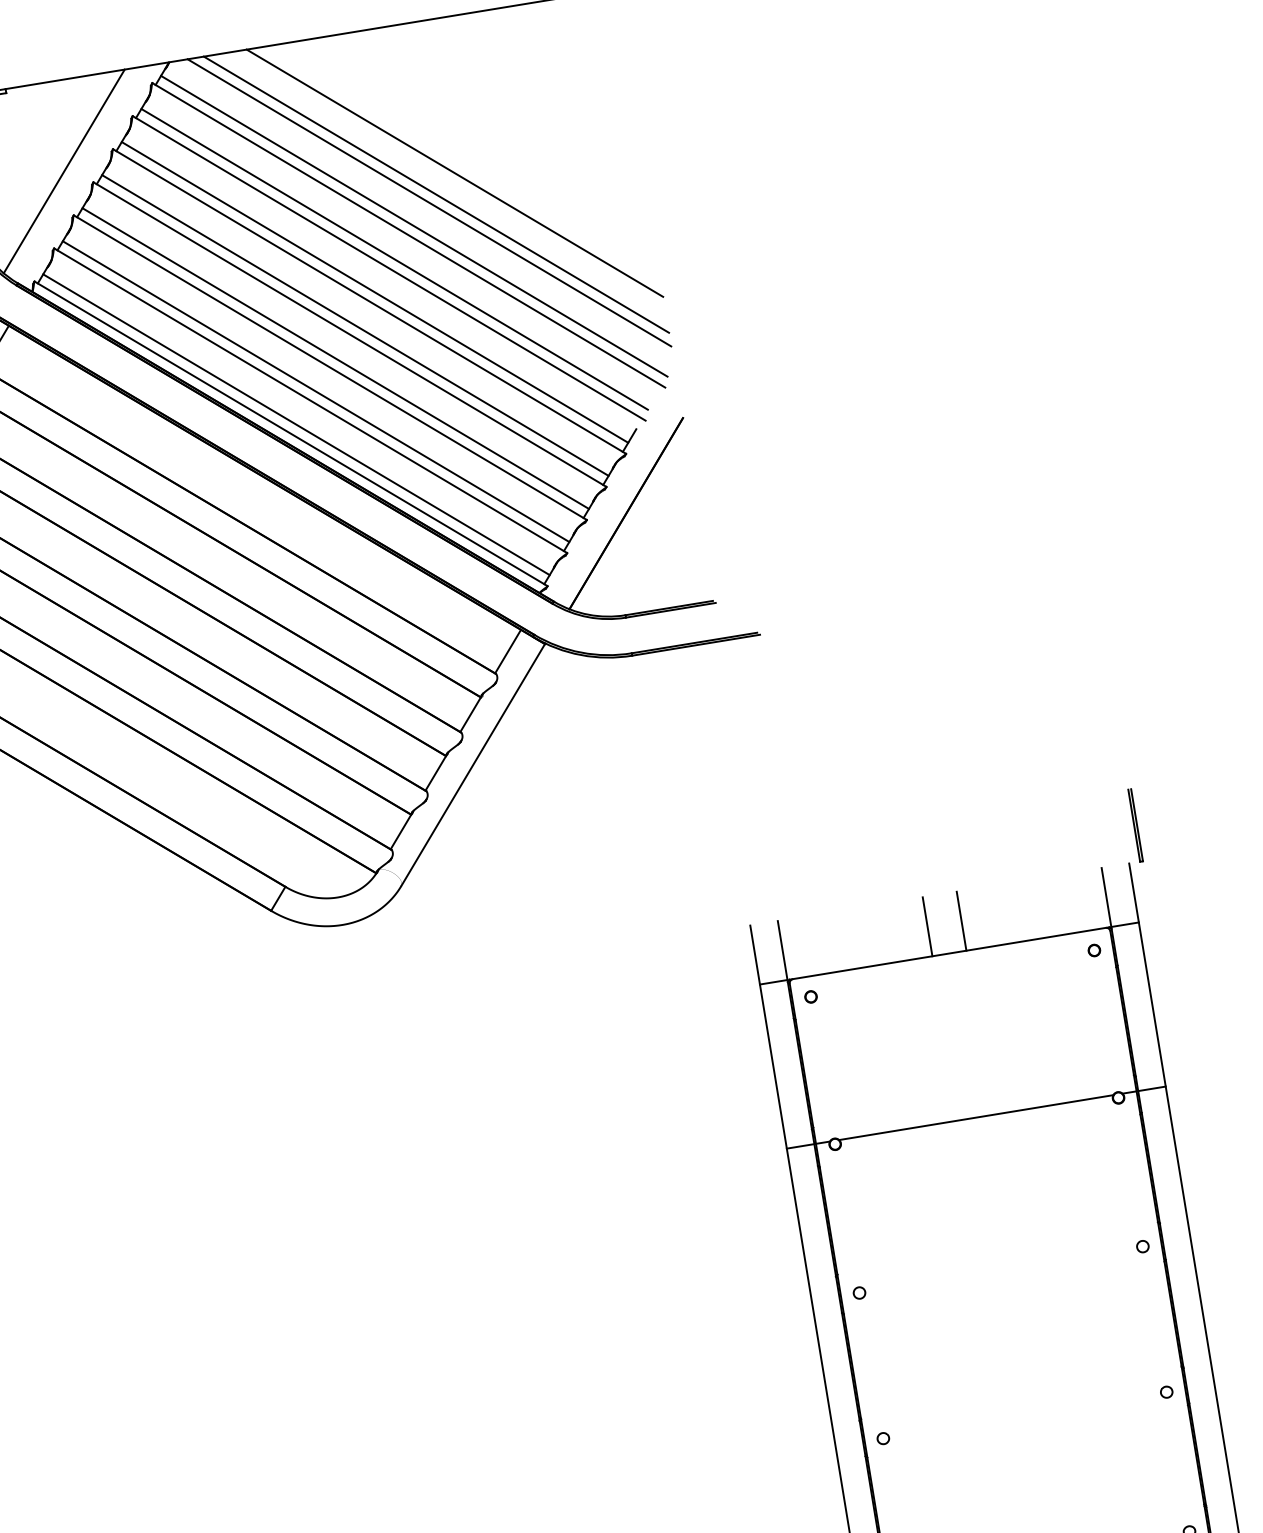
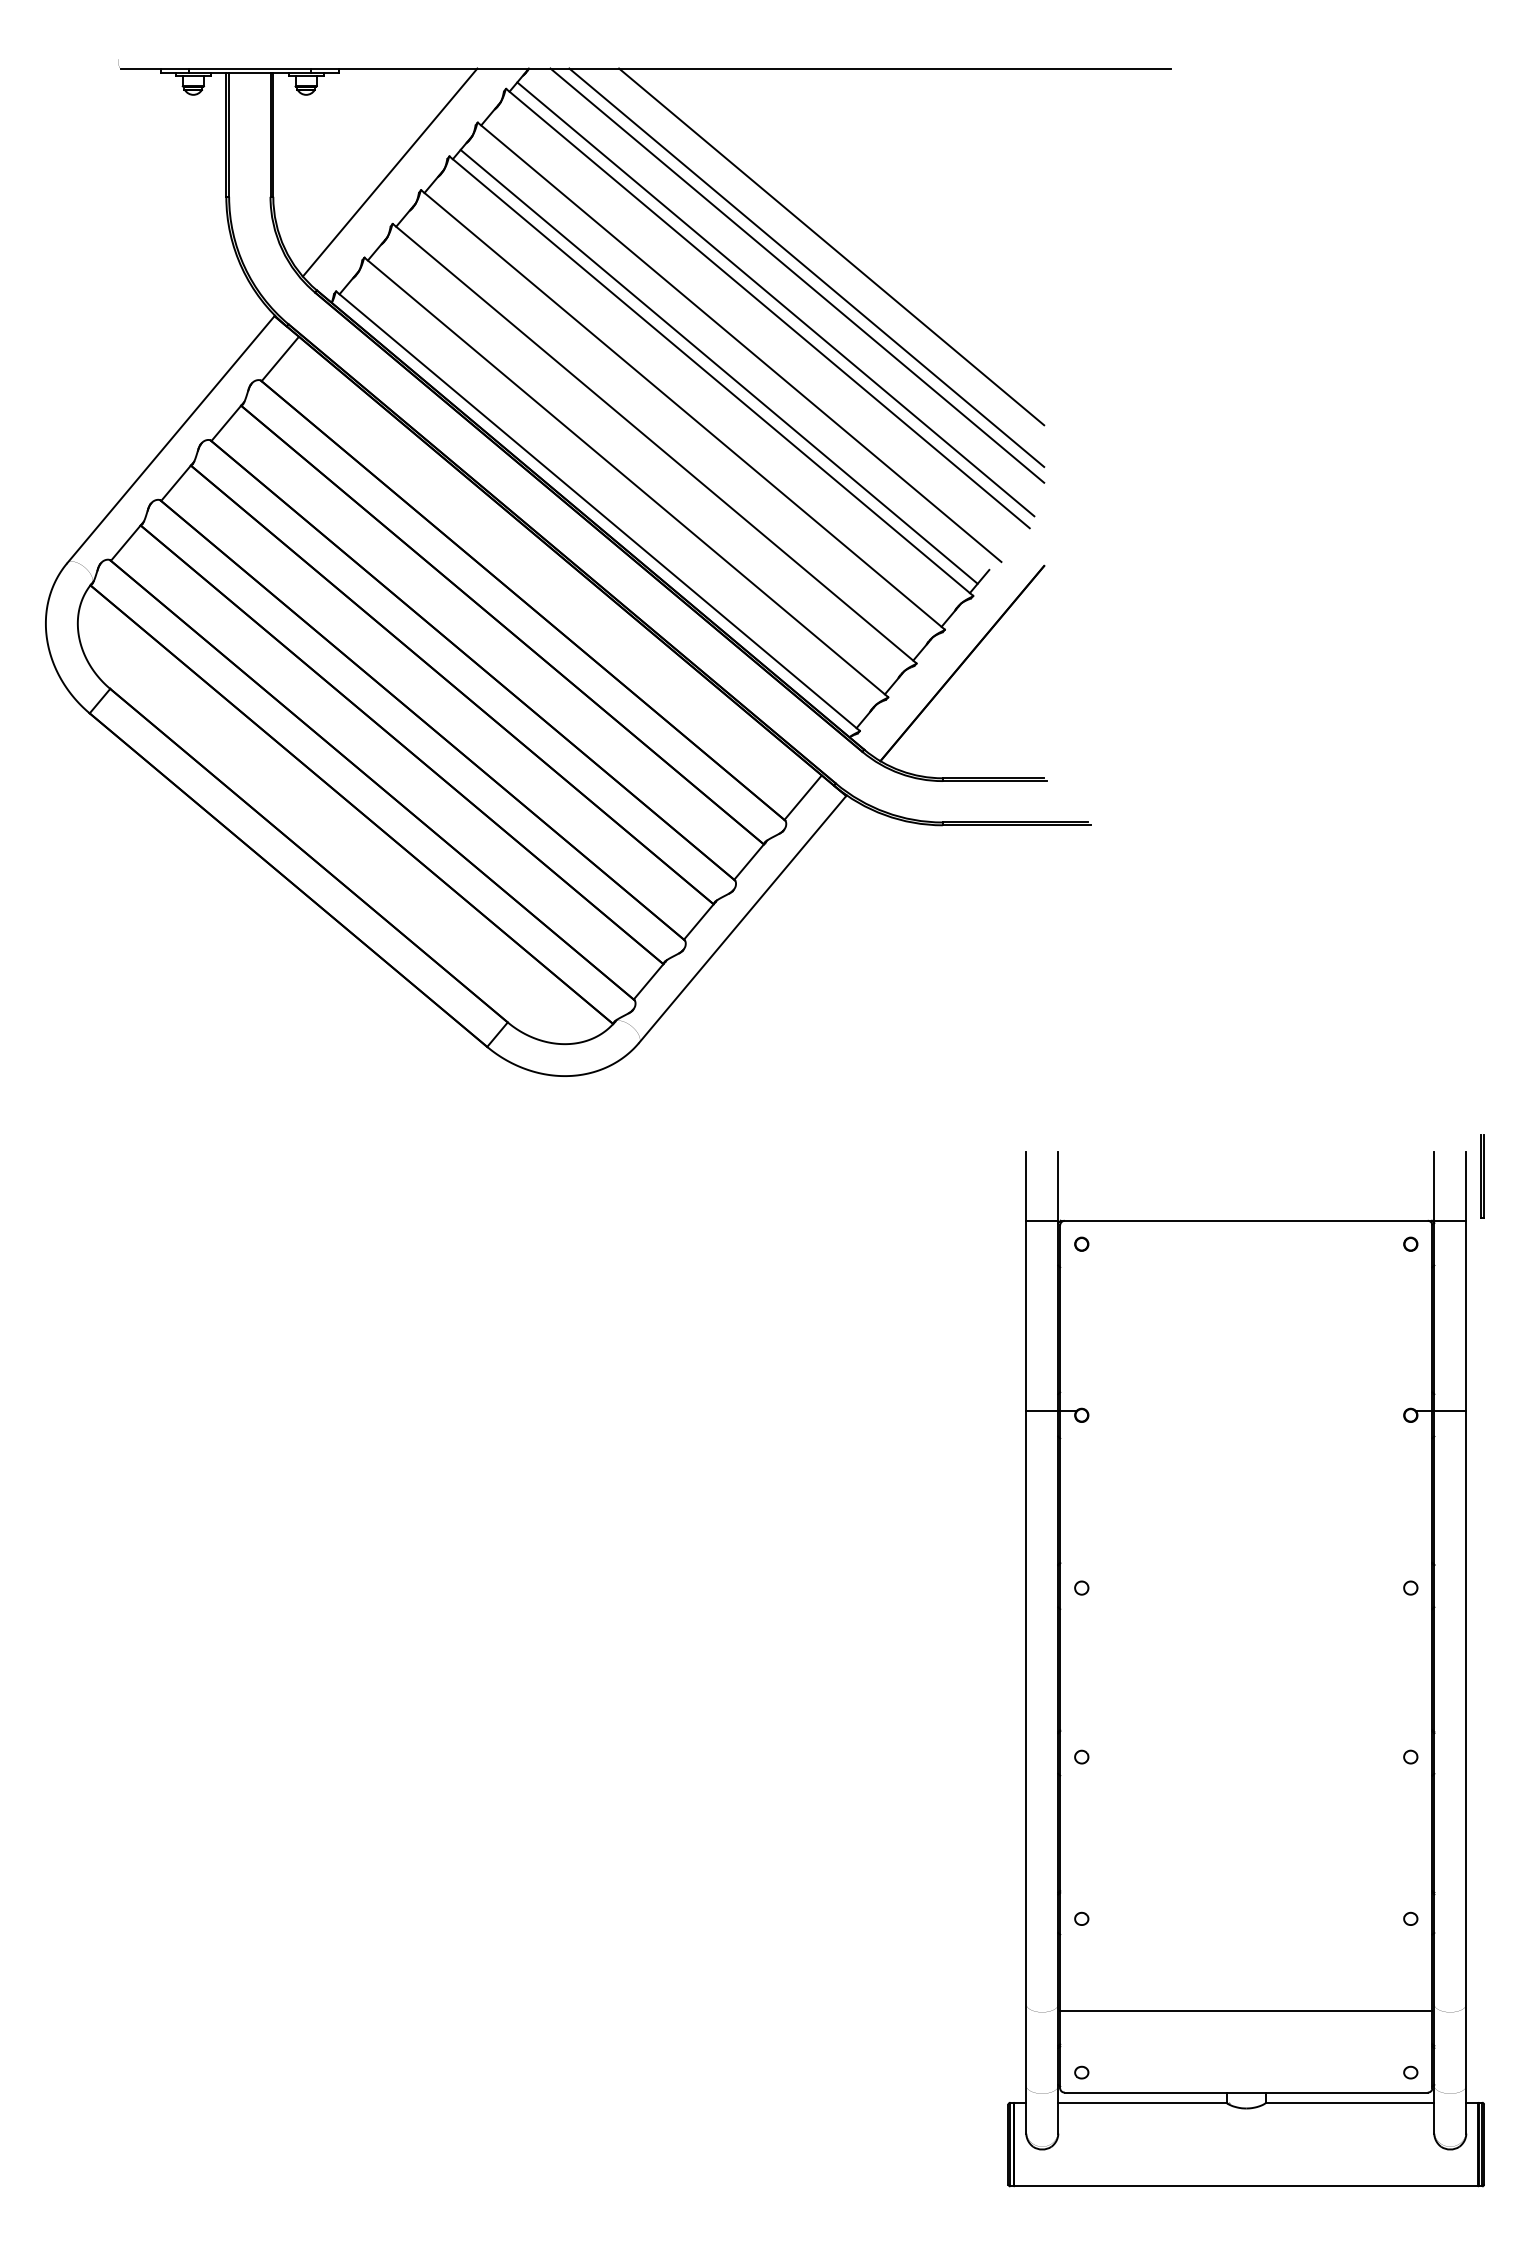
line: (394, 259) -> (747, 333), removed
line: (355, 325) -> (690, 400), removed
line: (335, 358) -> (662, 434), removed
line: (315, 392) -> (633, 468), removed
line: (296, 424) -> (605, 501), removed
line: (1134, 825) -> (1481, 1176), moved
line: (961, 921) -> (1266, 1186), removed
line: (927, 926) -> (1226, 1186), removed
line: (976, 1117) -> (1246, 1411), removed

